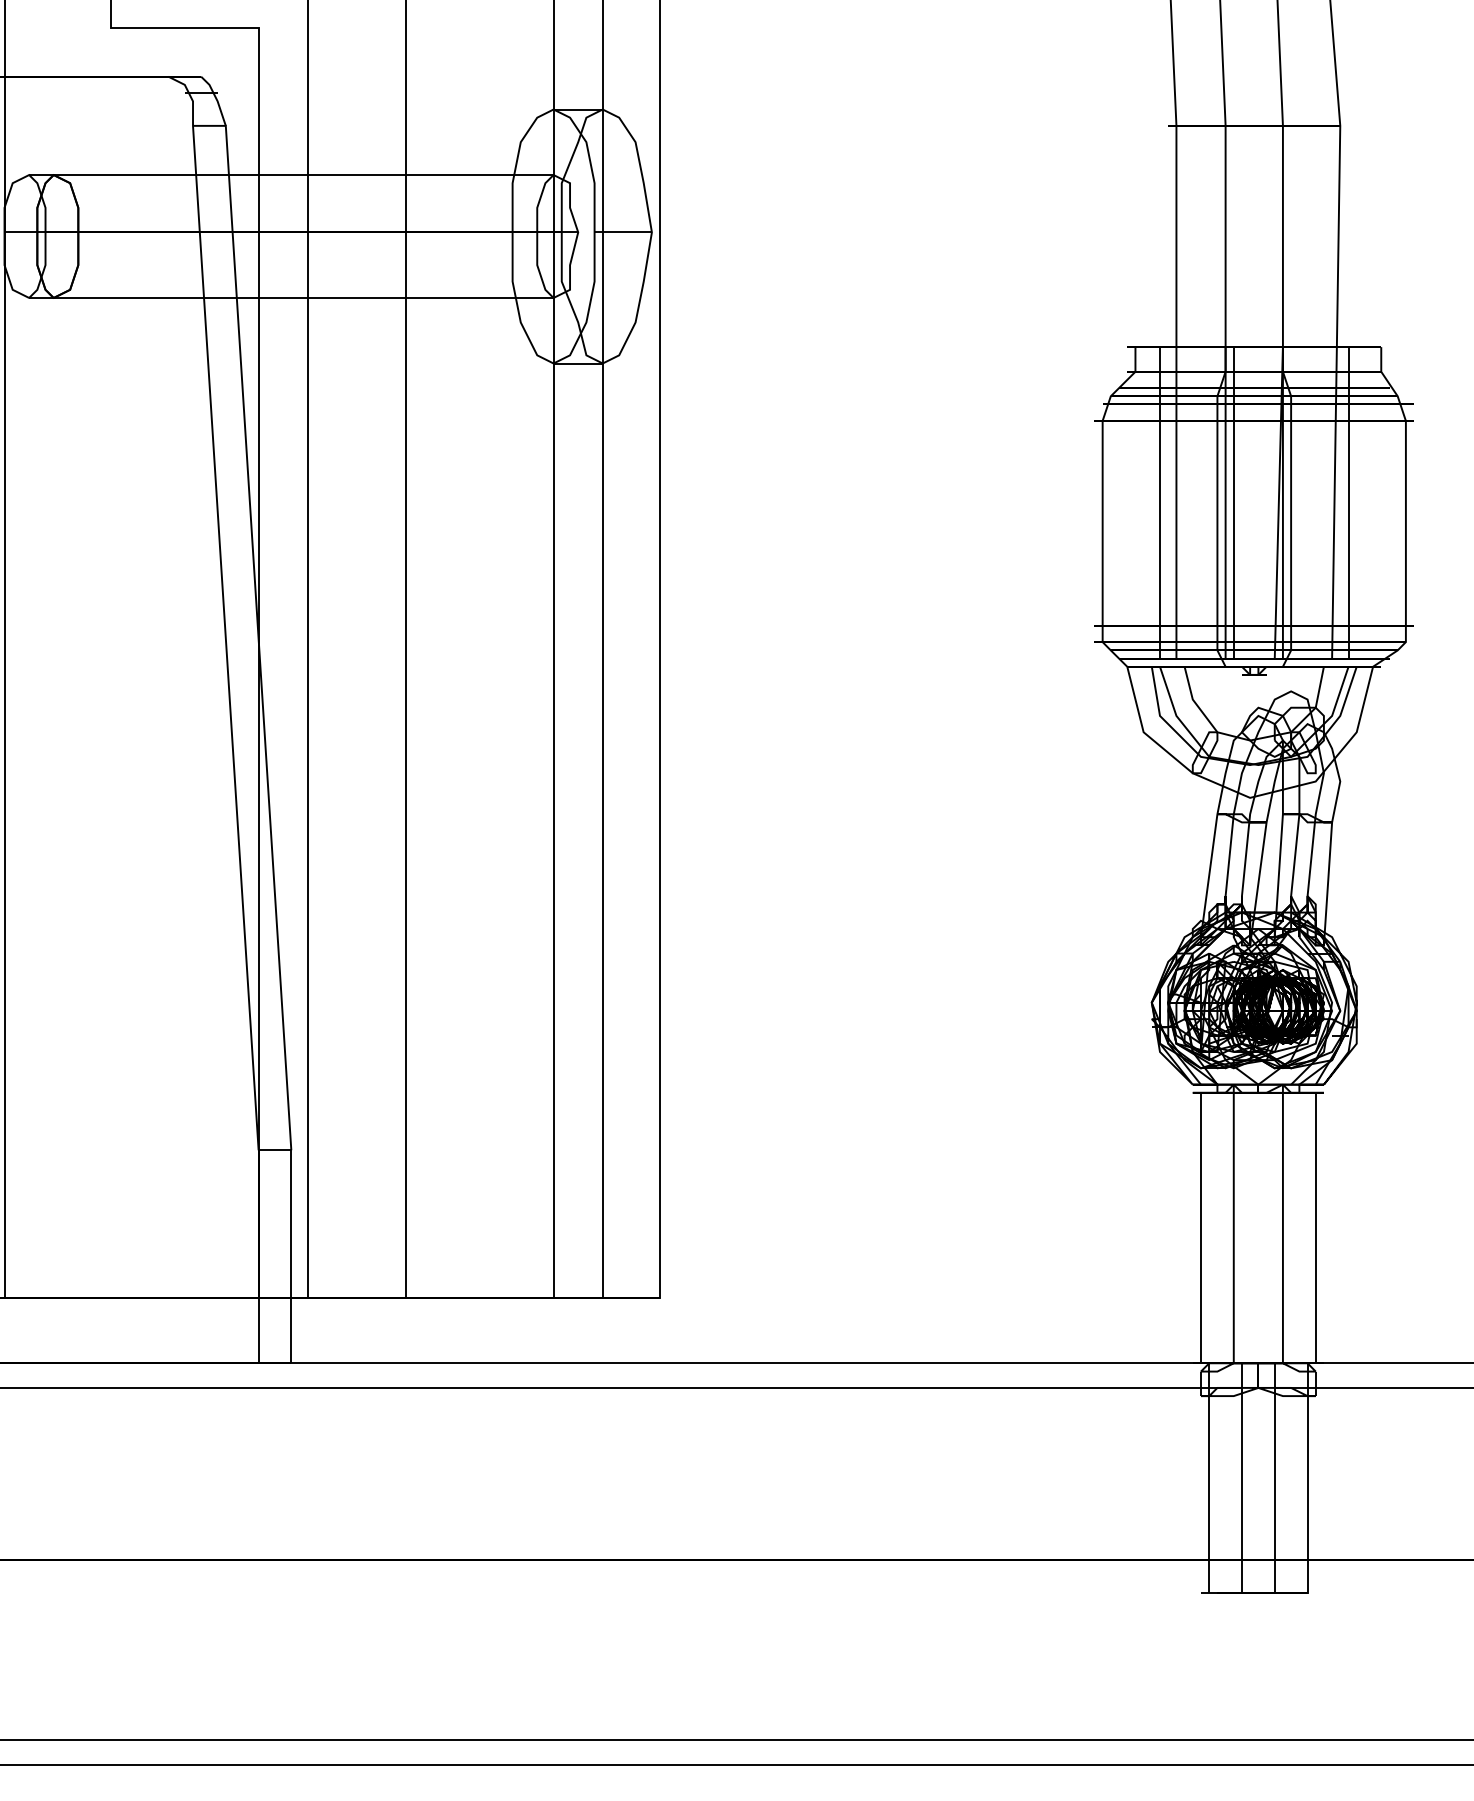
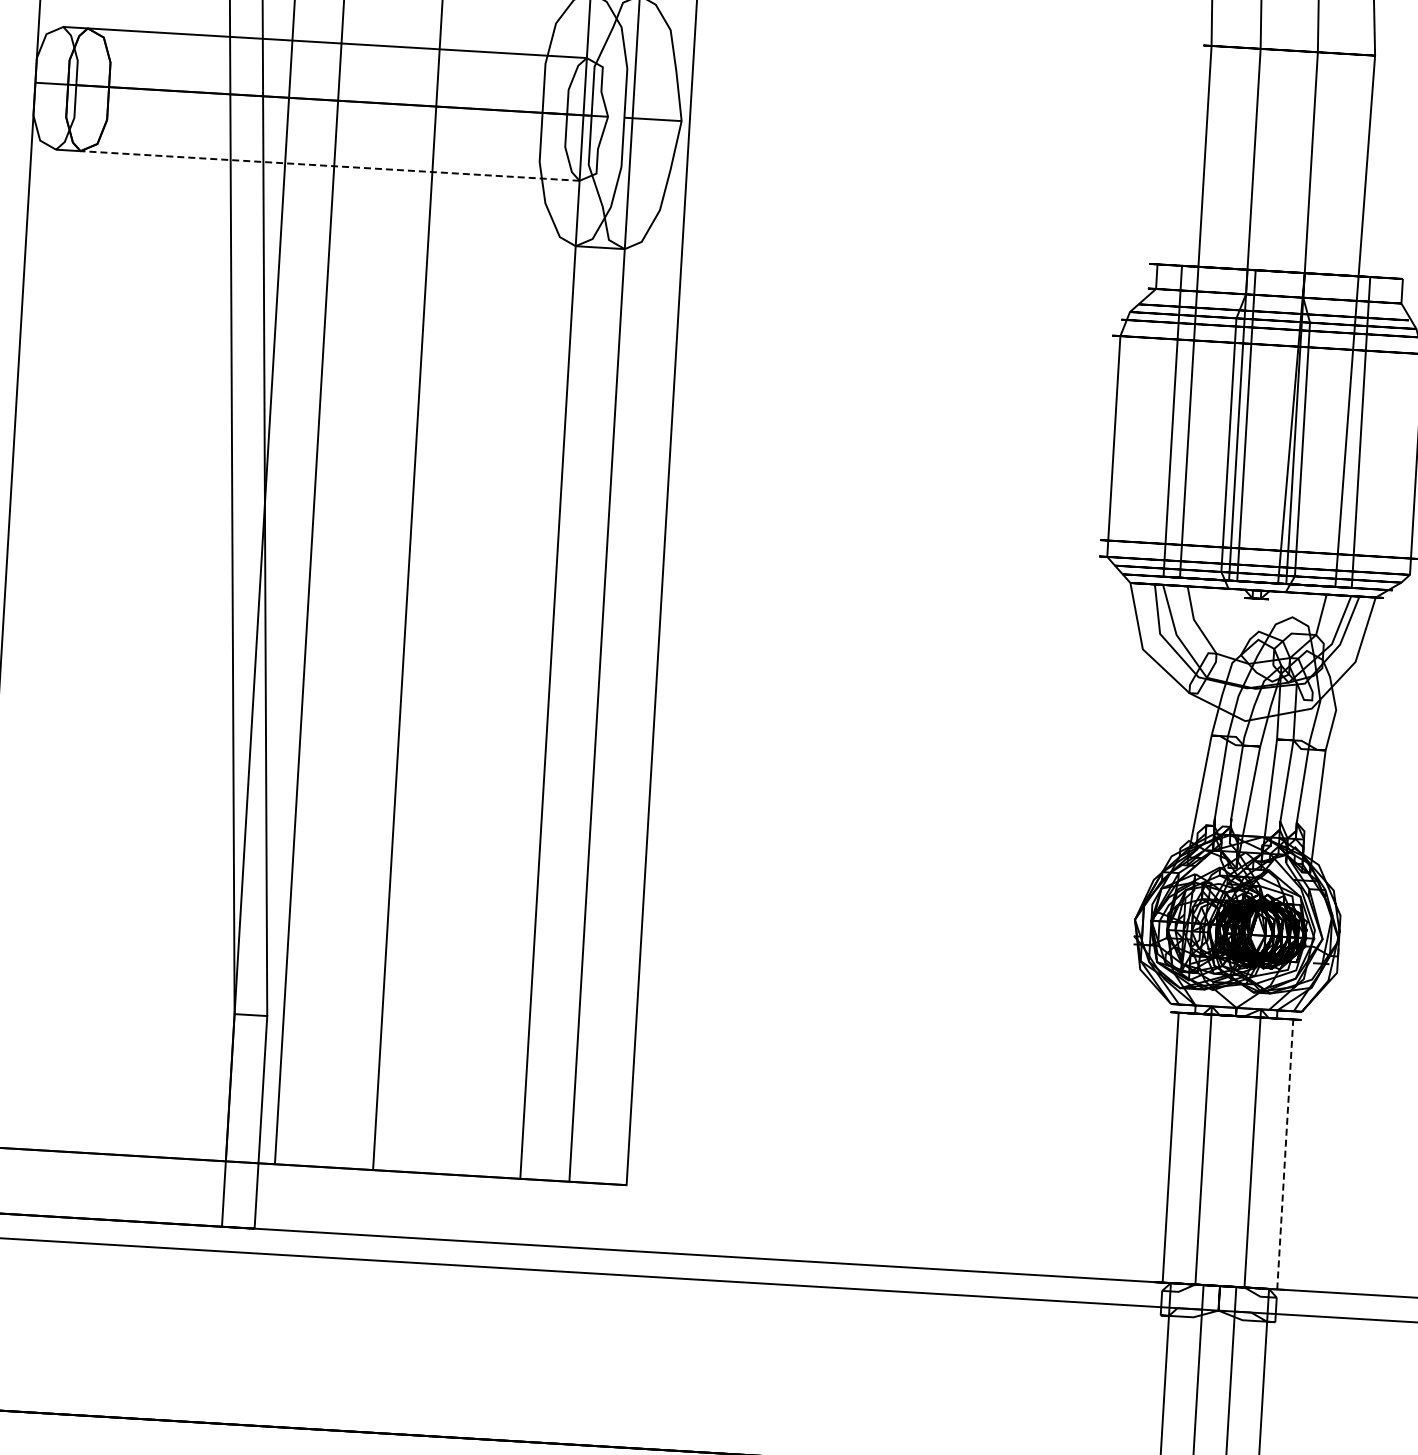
line: (303, 297) -> (329, 165), solid -> dashed
line: (1315, 1227) -> (1285, 1153), solid -> dashed

